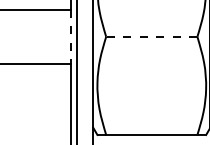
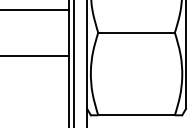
line: (70, 36) -> (68, 32), dashed -> solid
line: (151, 36) -> (136, 32), dashed -> solid

